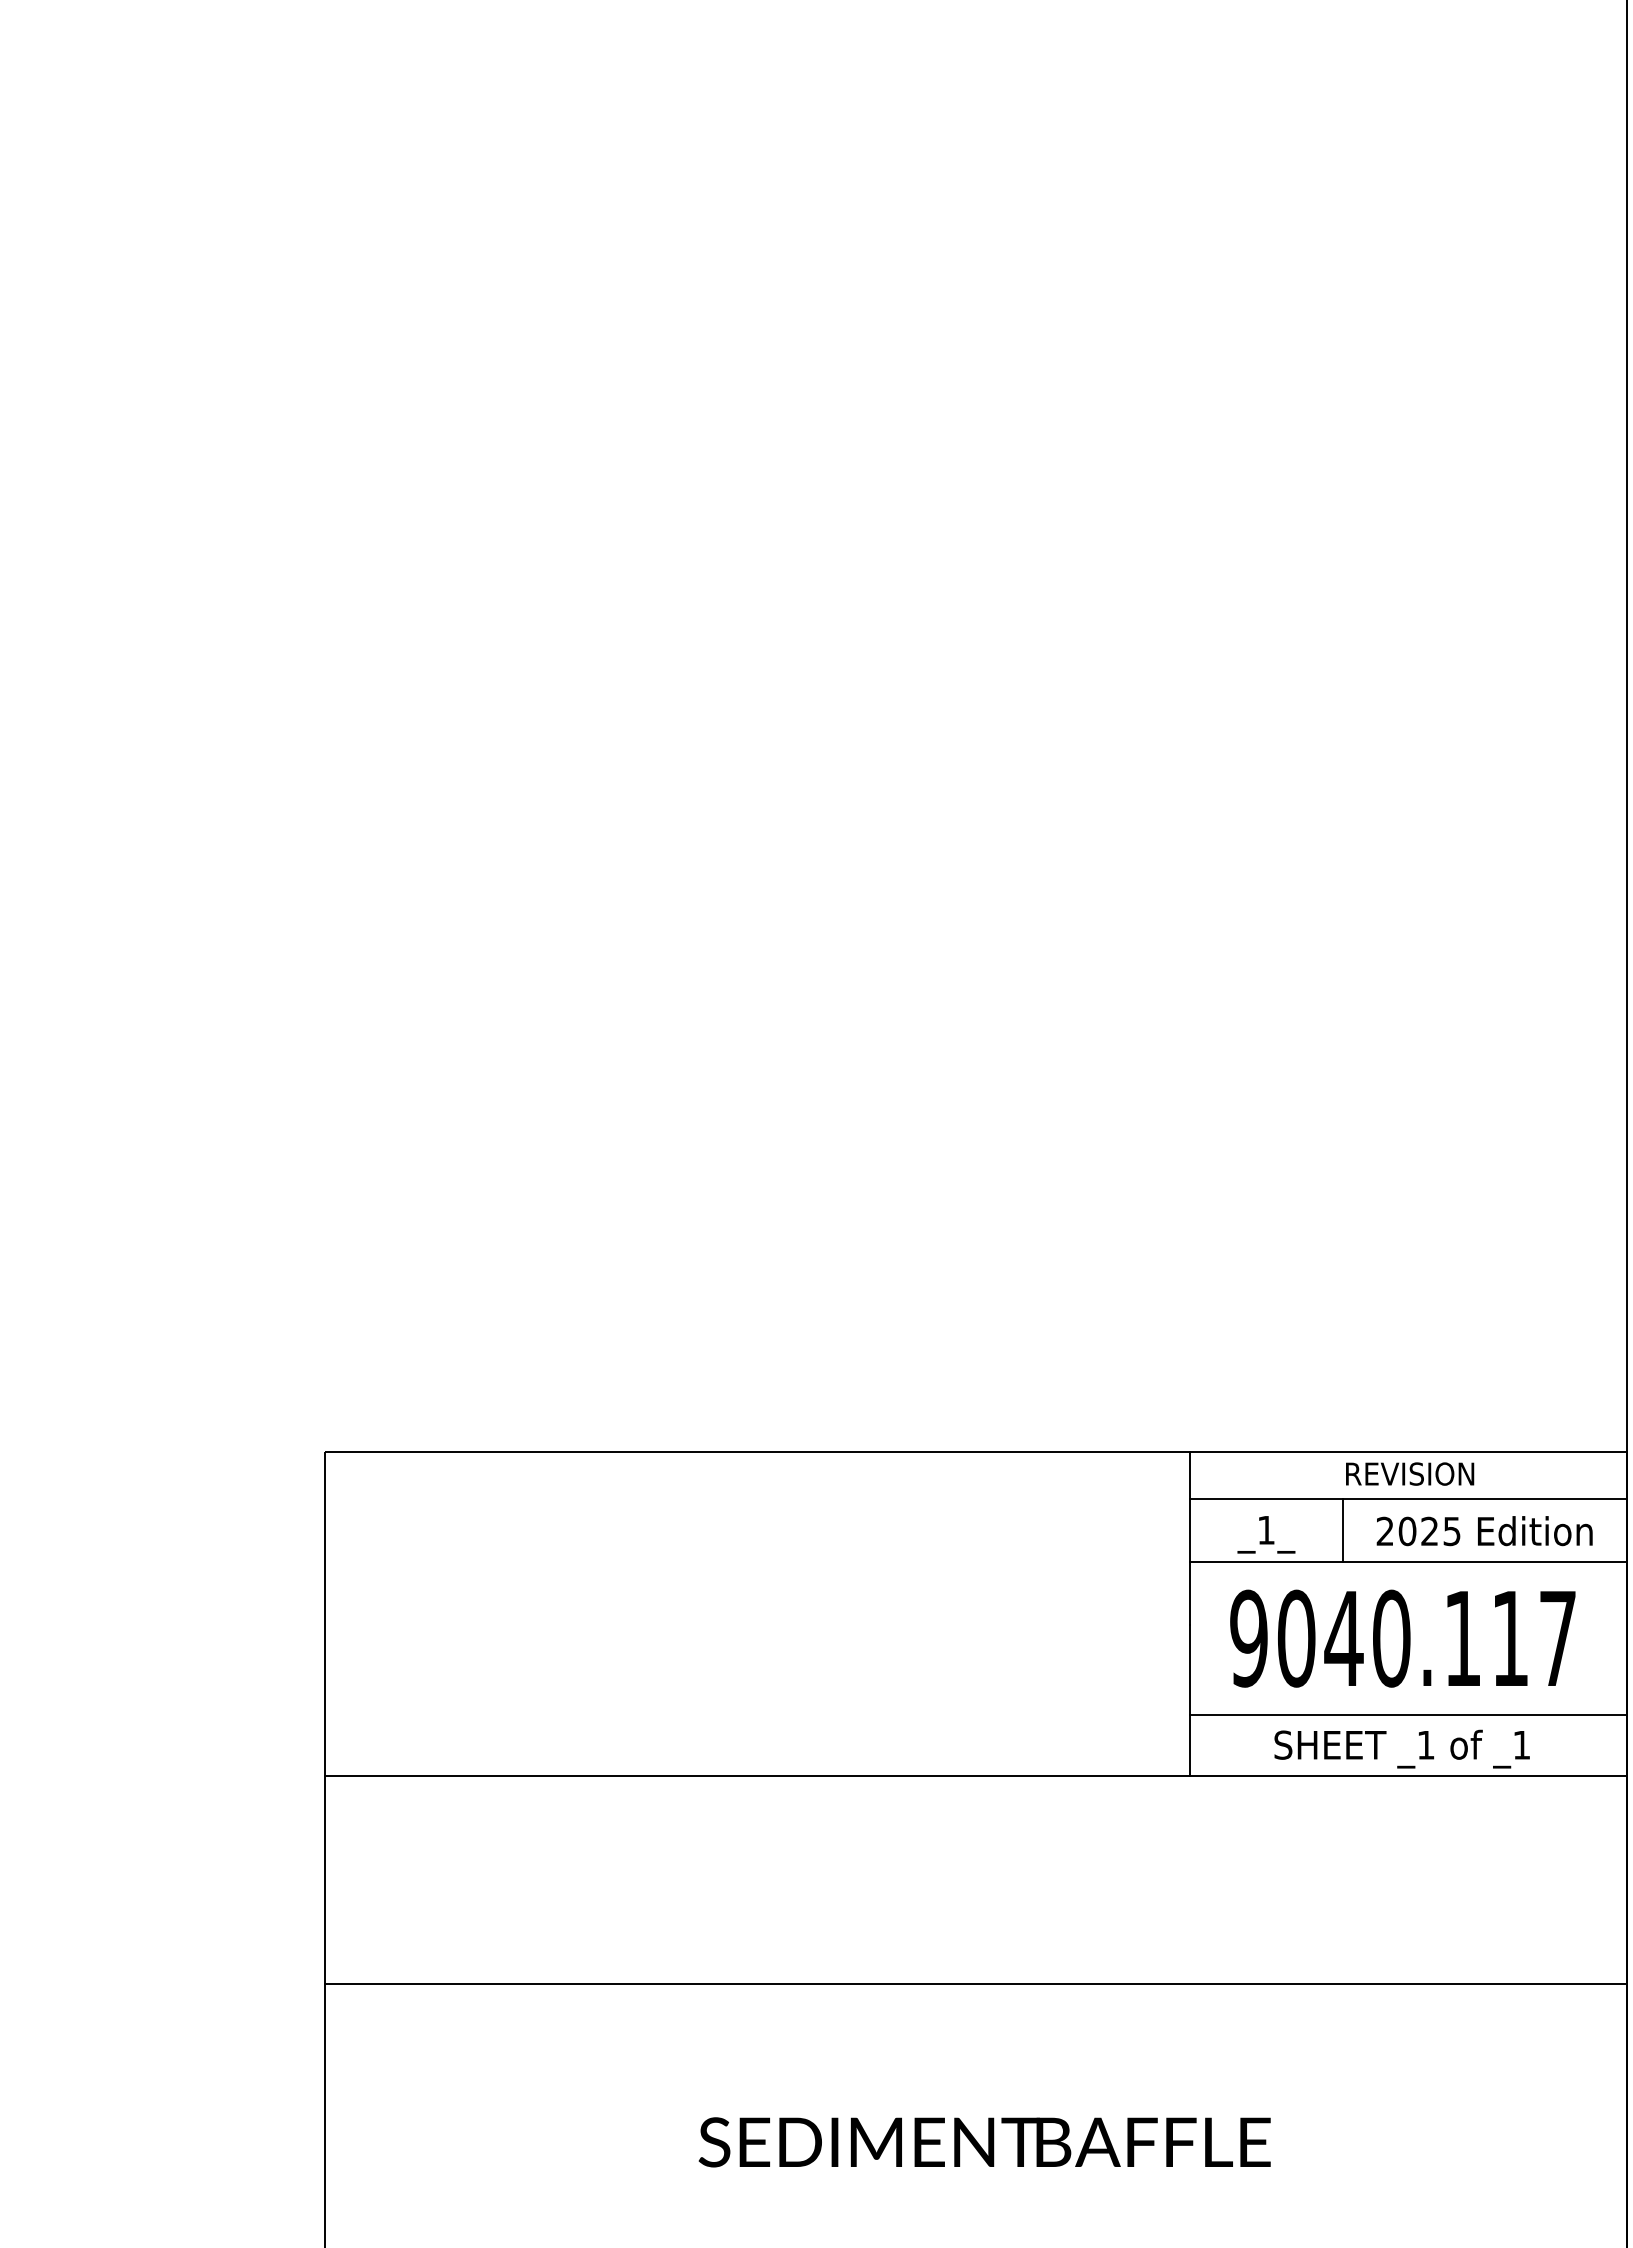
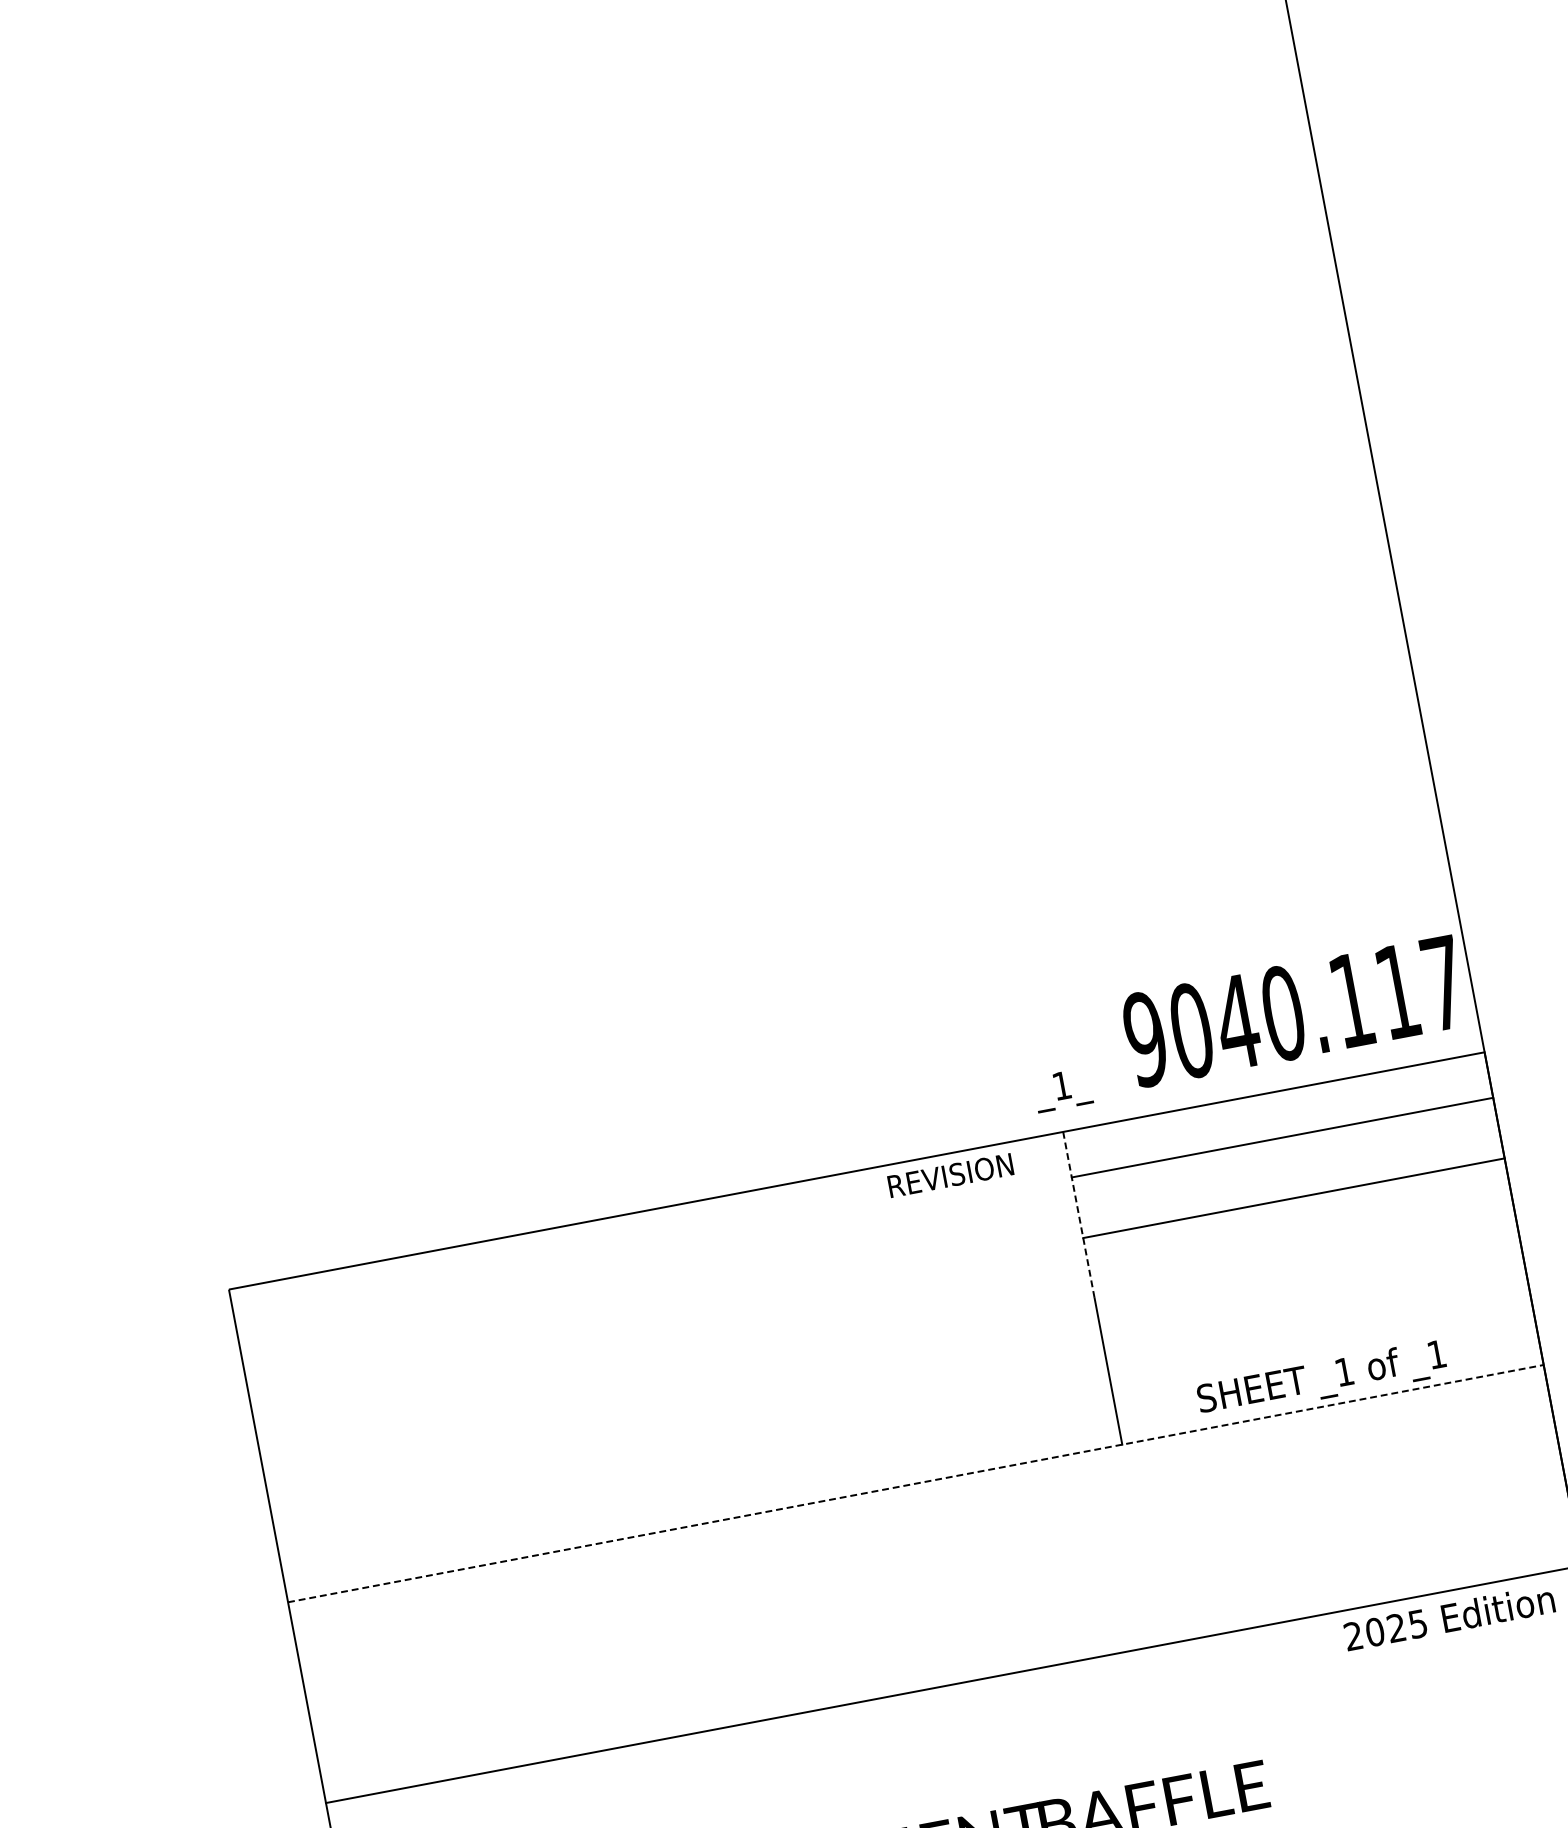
text: (1410, 1473) -> (951, 1174), moved
line: (1343, 1529) -> (1225, 1179), removed
text: (1484, 1531) -> (1449, 1618), moved
text: (1266, 1534) -> (1062, 1089), moved
line: (1189, 1538) -> (1078, 1215), solid -> dashed
text: (1402, 1638) -> (1293, 1011), moved
line: (1407, 1714) -> (1320, 1345), removed
line: (975, 1775) -> (915, 1483), solid -> dashed

